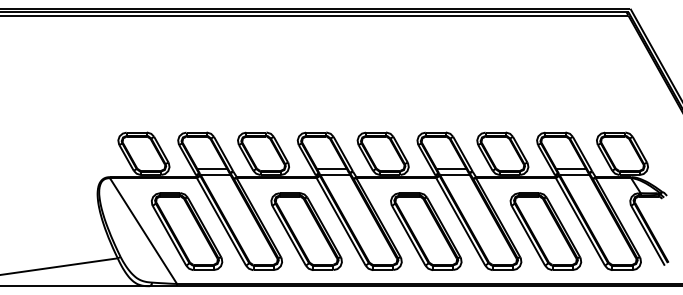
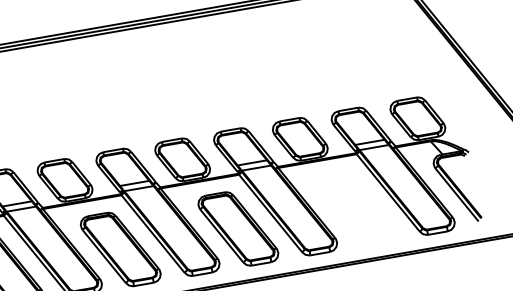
part: (545, 231) -> (355, 208), removed

